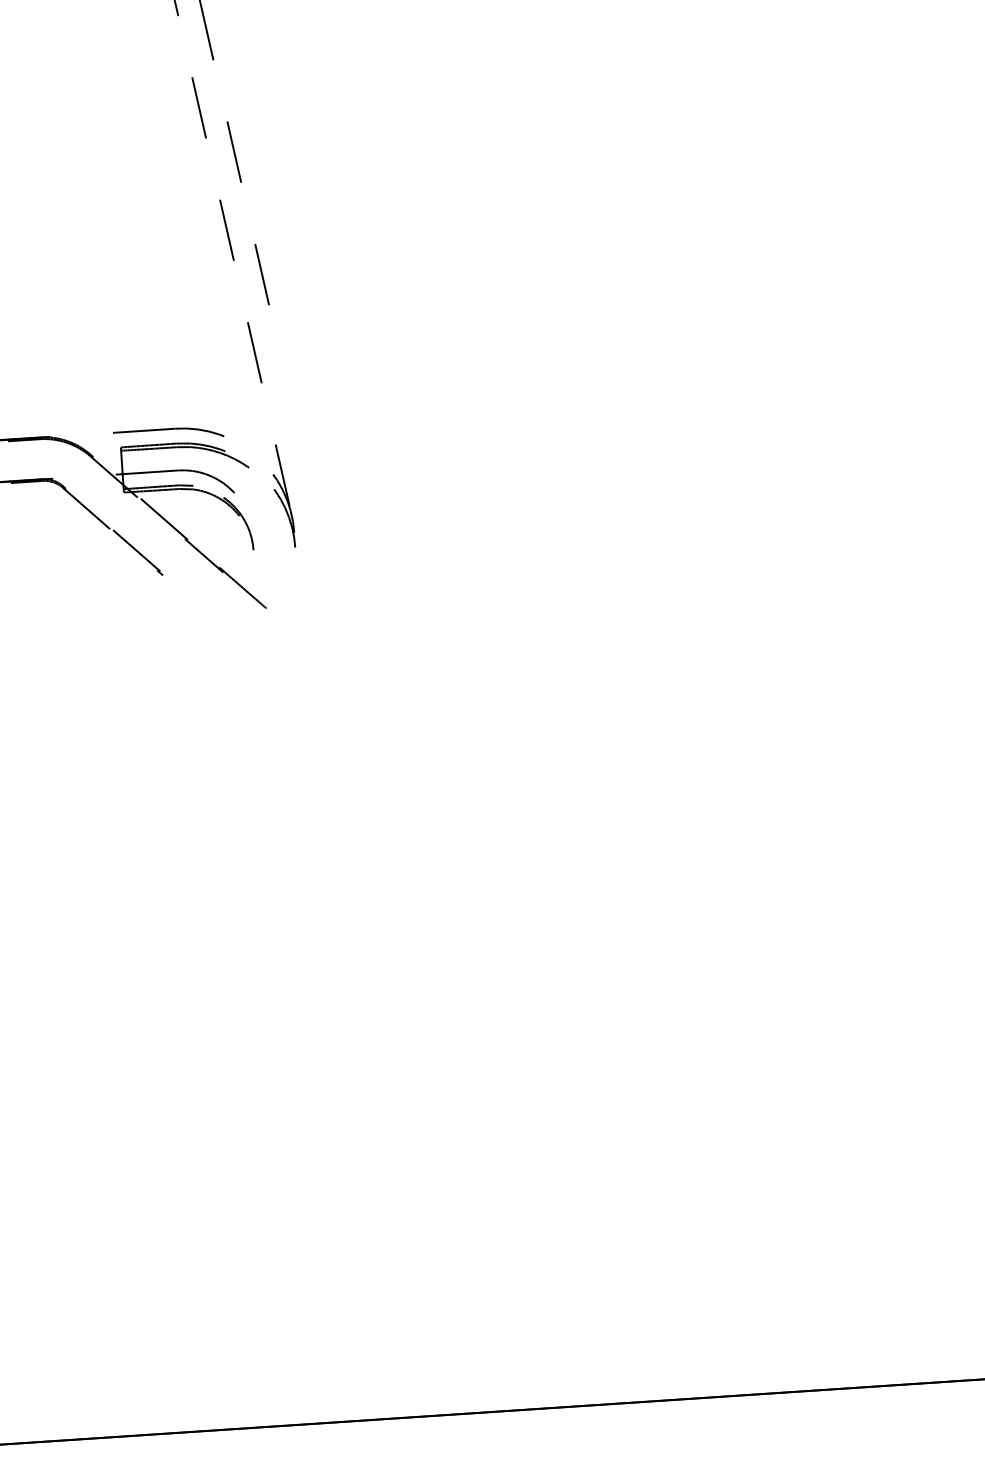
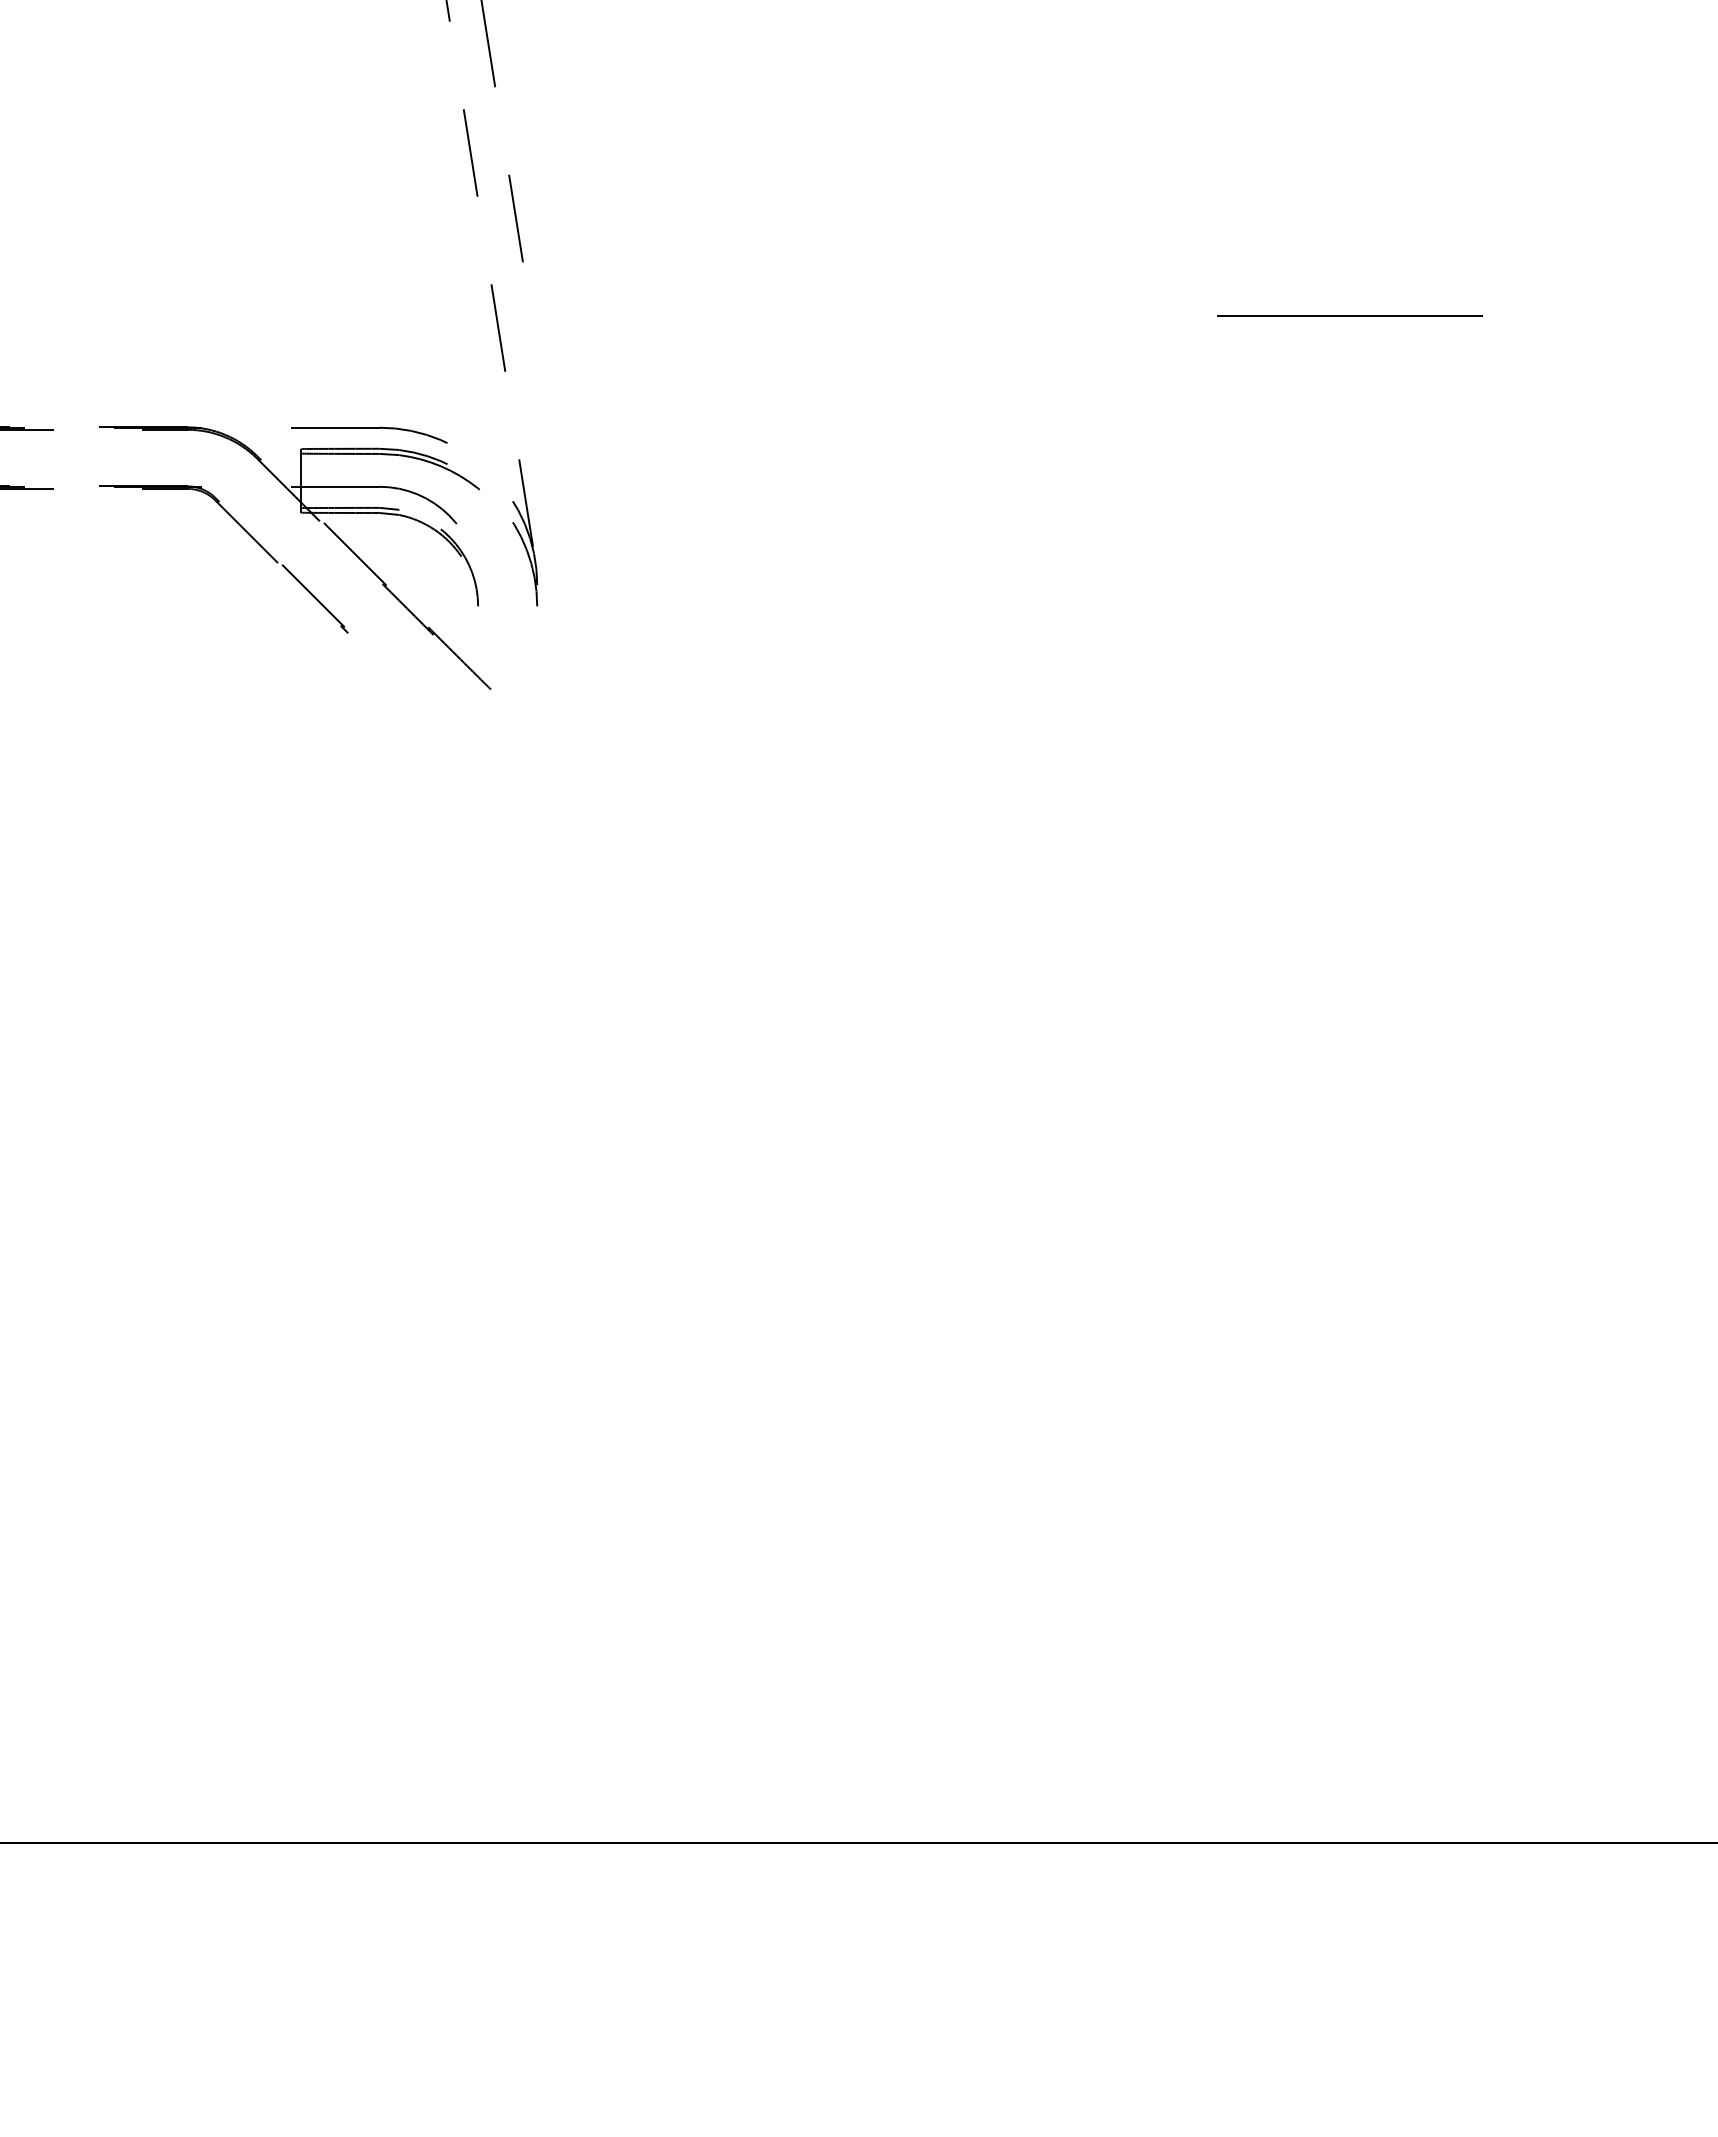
line: (845, 305) -> (1334, 316), added

